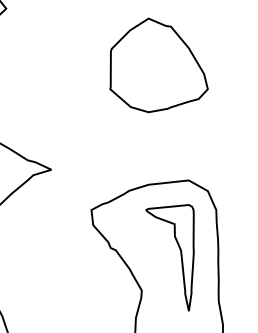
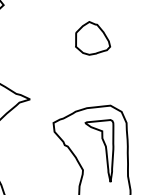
part: (158, 65) -> (92, 38), size x0.6

